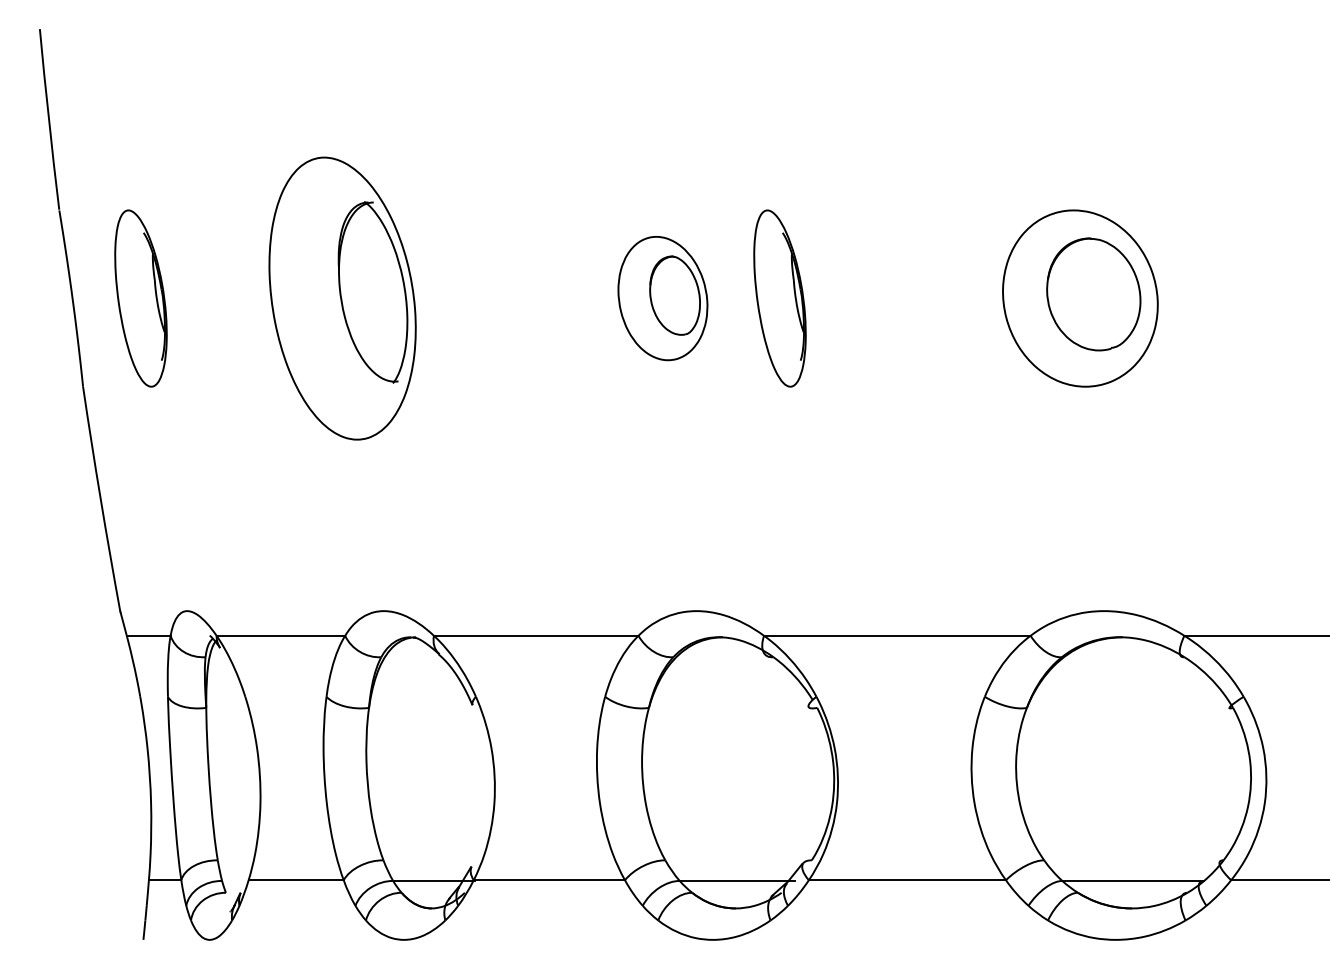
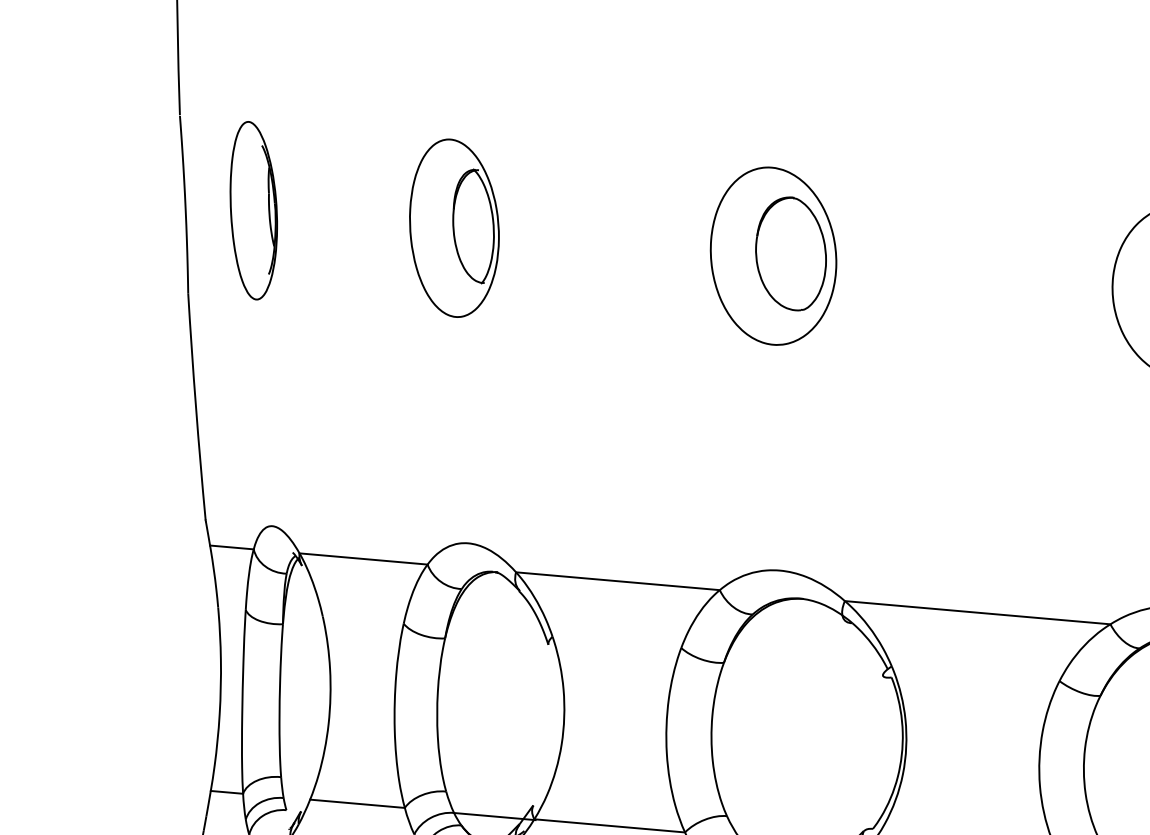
part: (342, 298) -> (454, 228), size x0.62
part: (662, 298) -> (773, 256), size x1.43
part: (779, 298) -> (889, 266), removed

